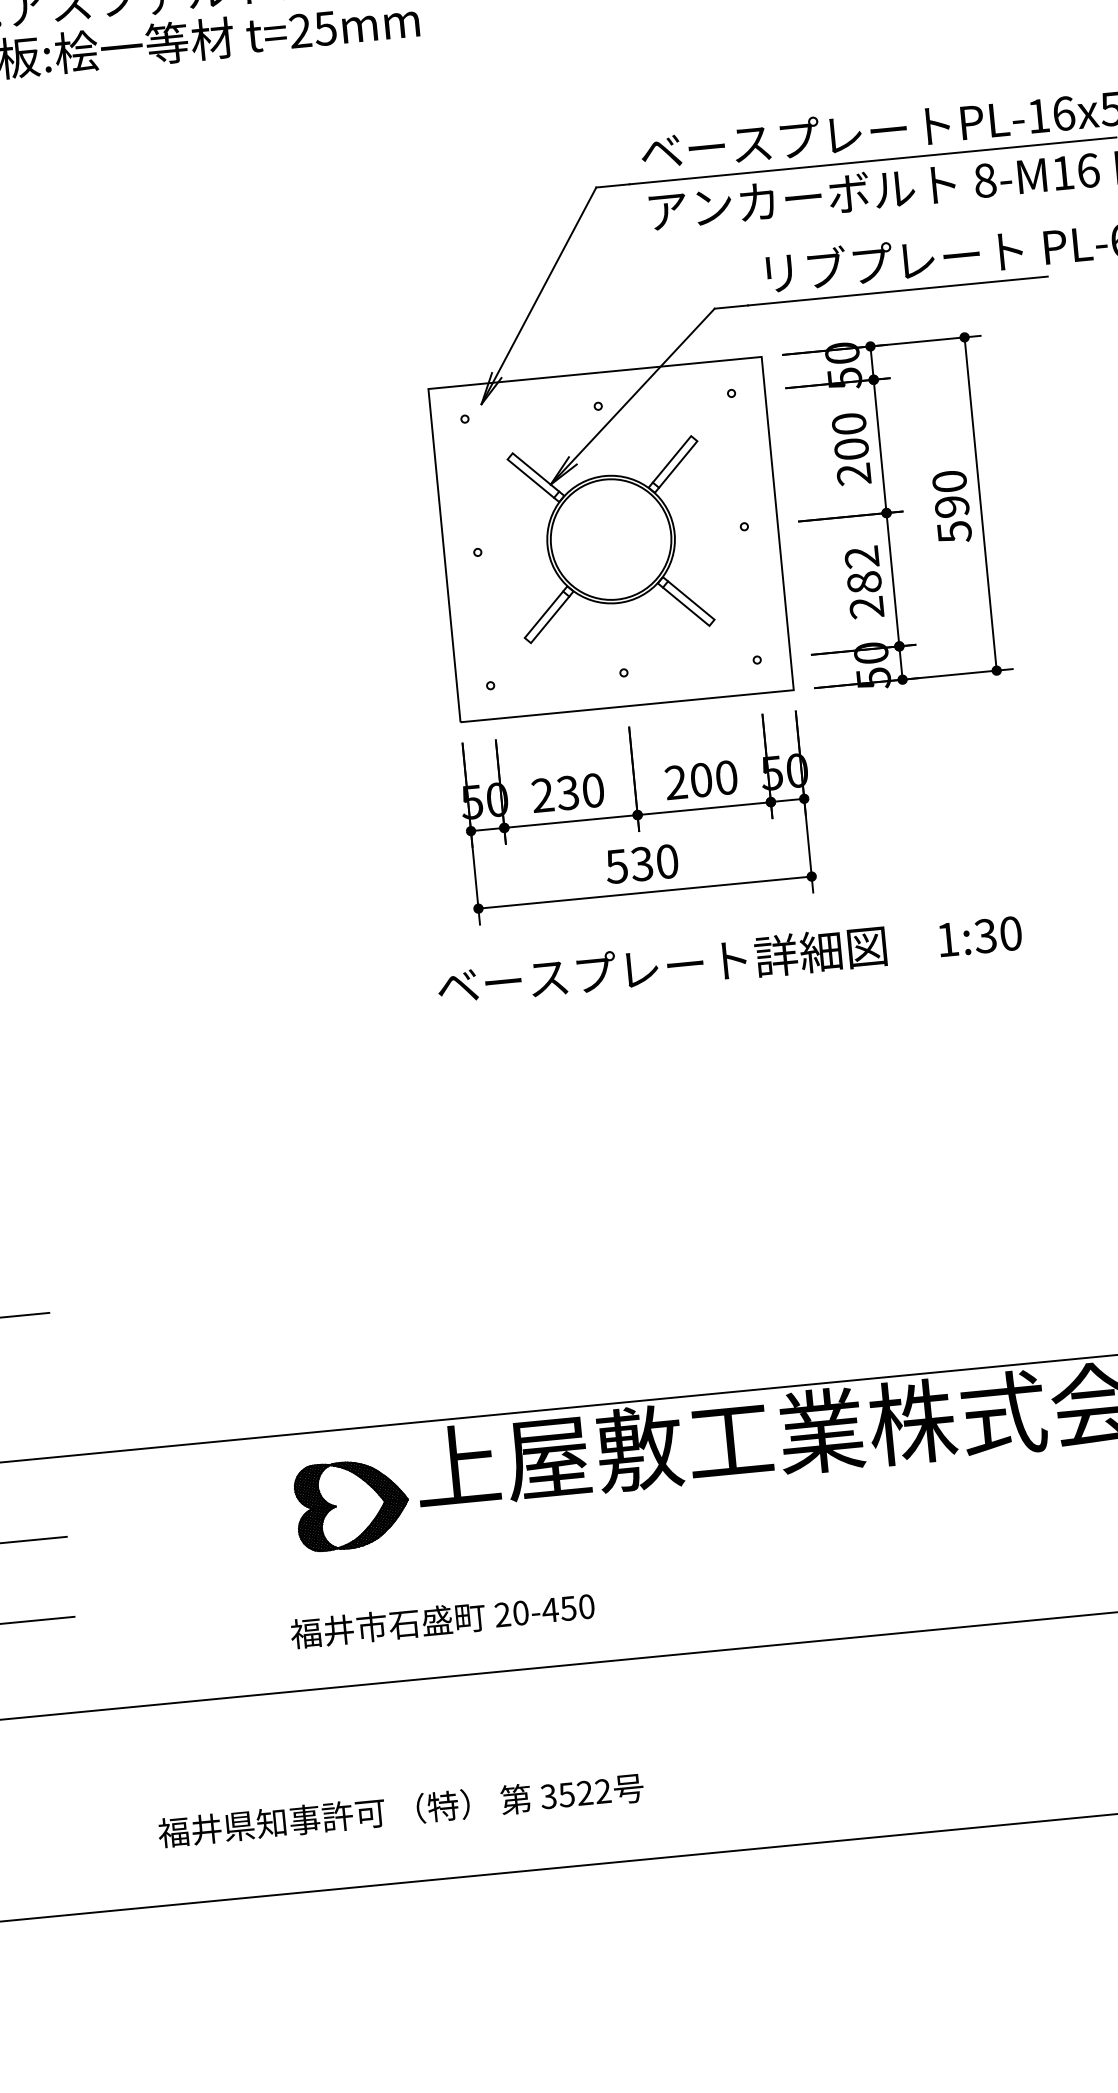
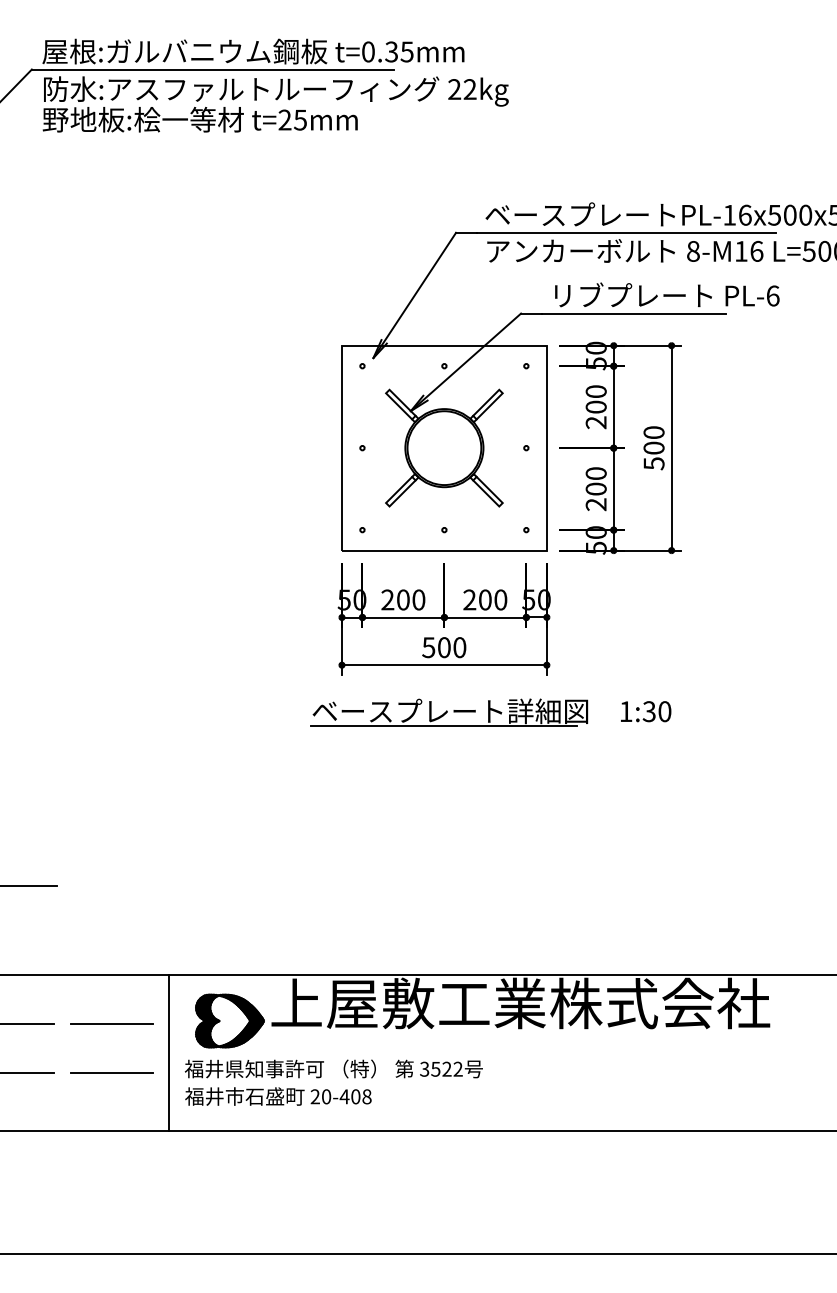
text: (951, 505) -> (653, 447), 590 -> 500
text: (862, 570) -> (595, 481), 282 -> 200
text: (566, 792) -> (402, 599), 230 -> 200
text: (640, 863) -> (443, 647), 530 -> 500
line: (653, 992) -> (443, 726), added
line: (159, 1527) -> (111, 1023), added
line: (258, 1565) -> (169, 1052), added
line: (167, 1607) -> (111, 1072), added
text: (577, 1607) -> (361, 1096), 20-450 -> 20-408
text: (400, 1809) -> (333, 1068), moved

